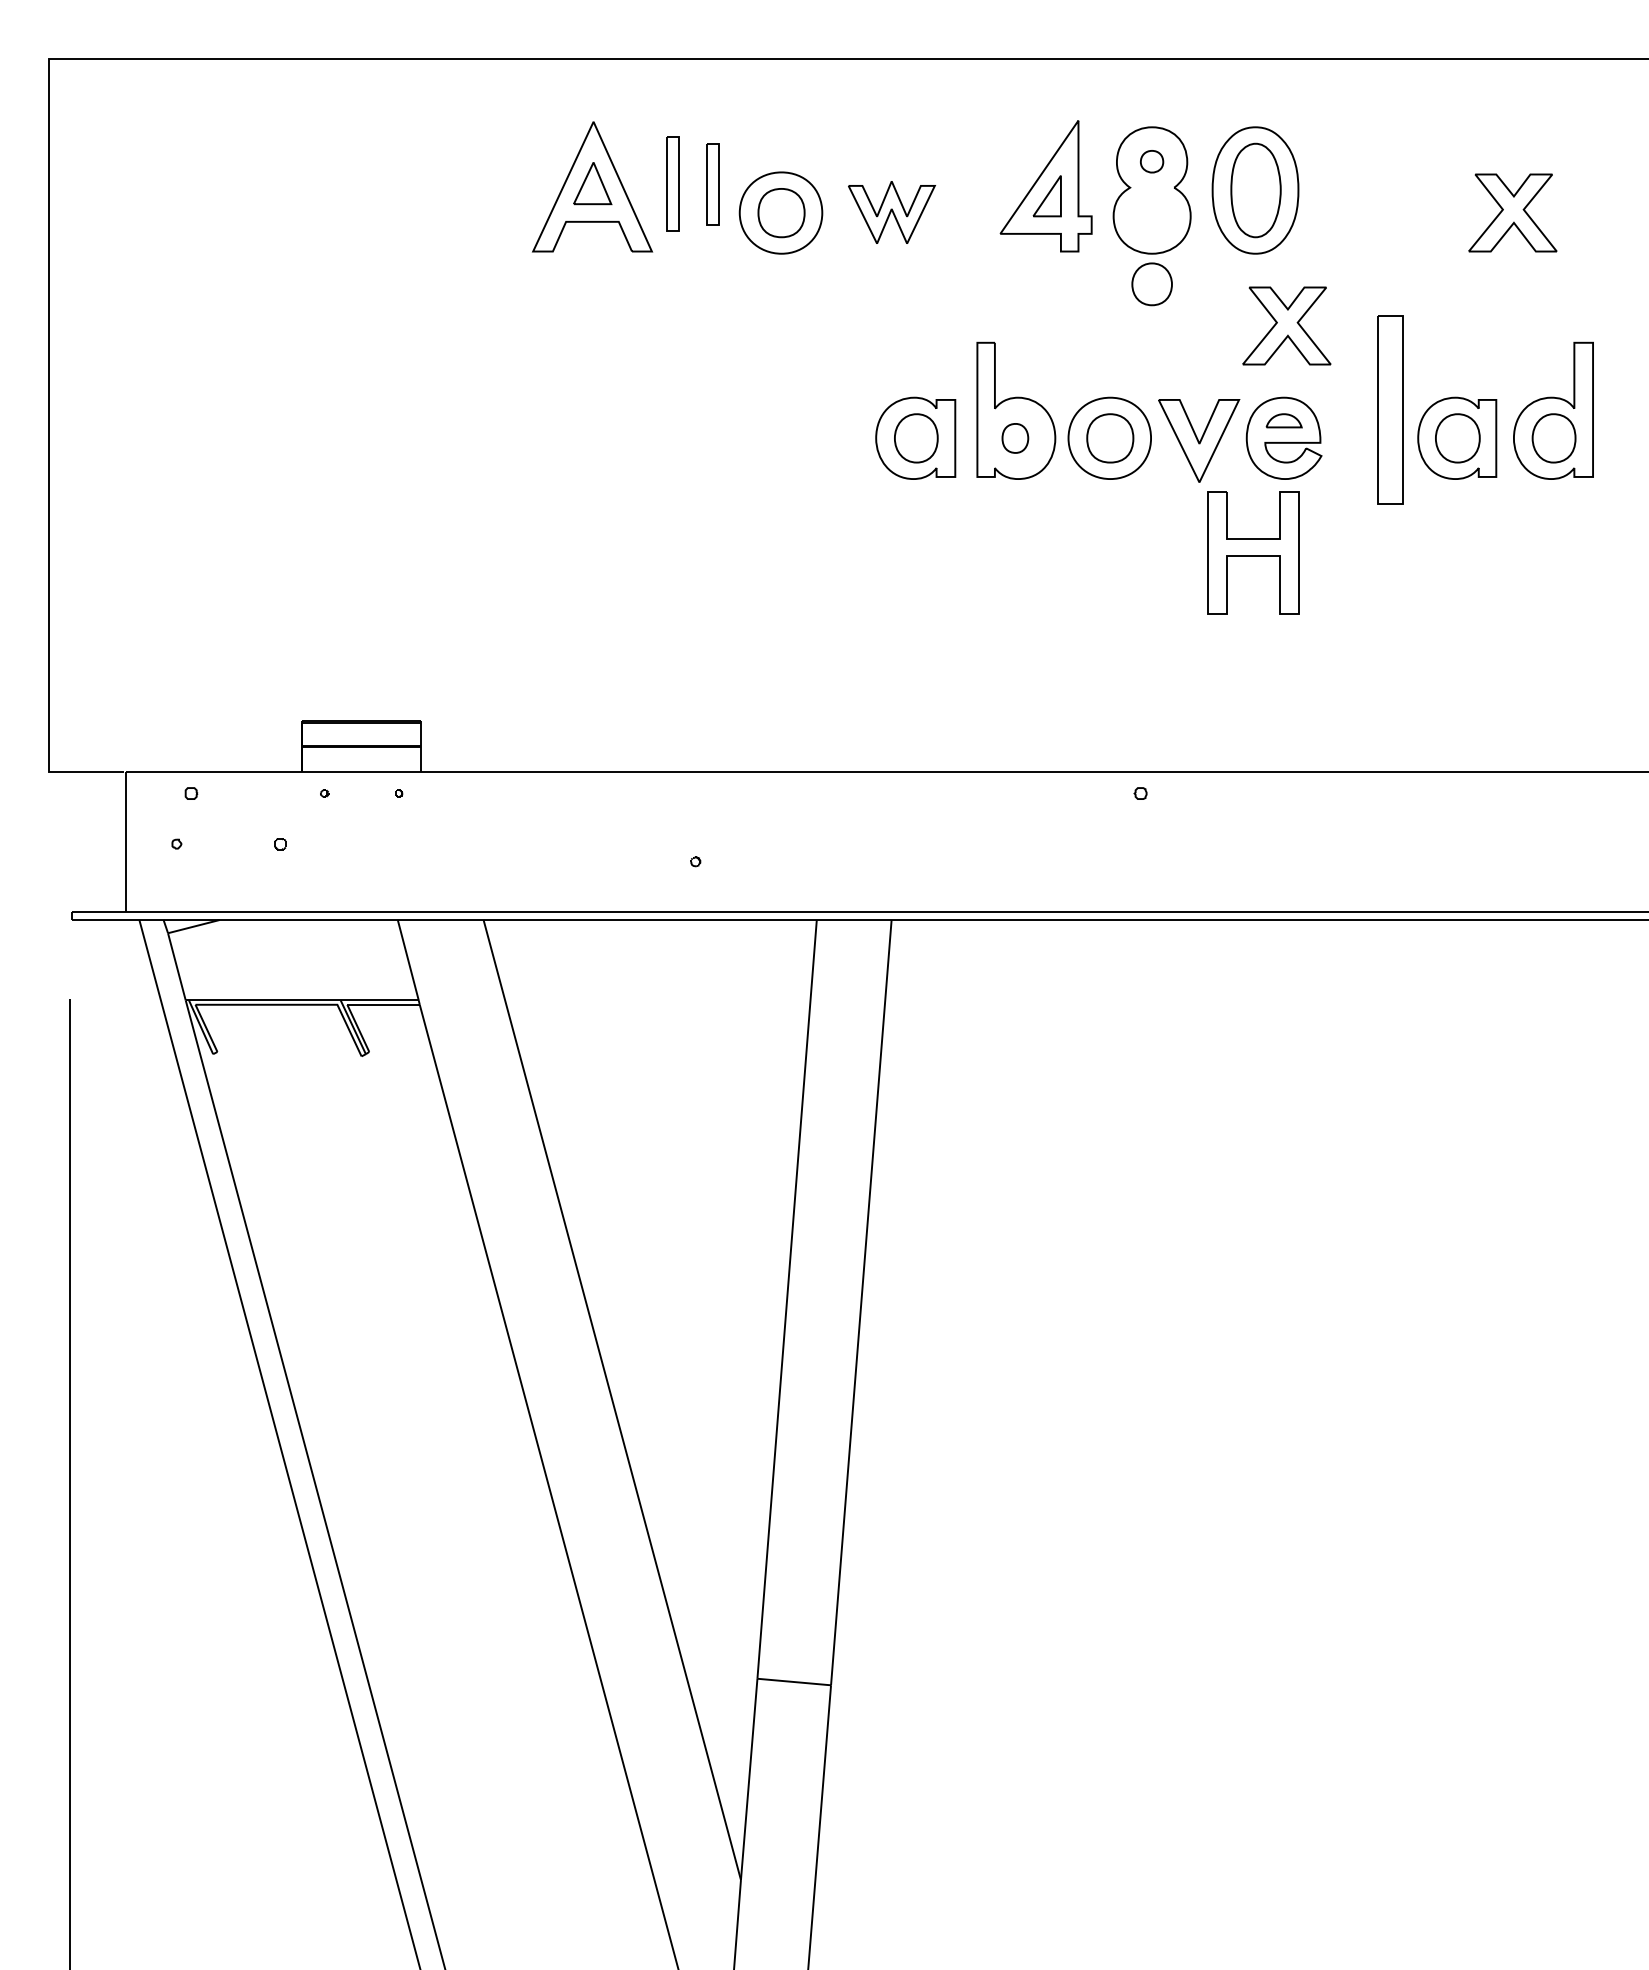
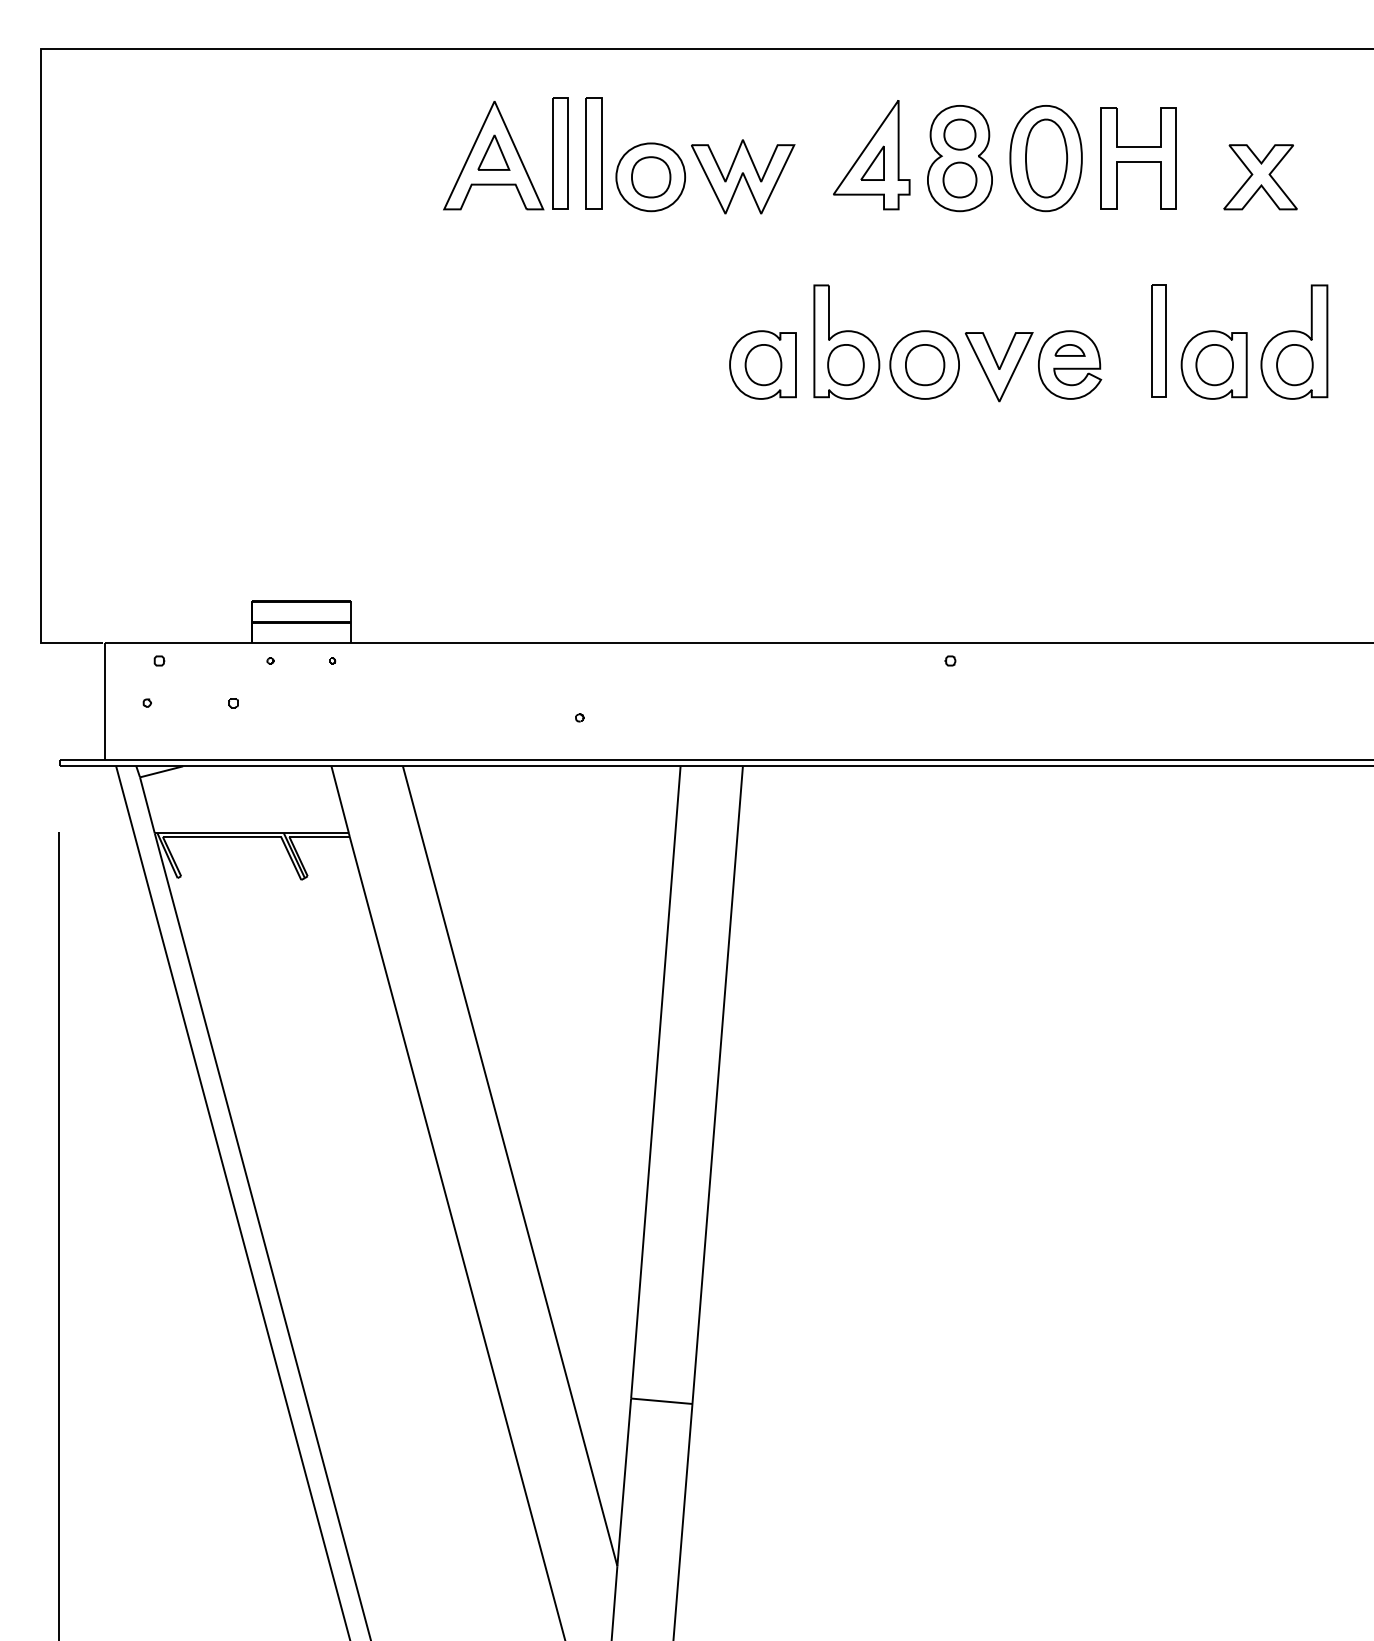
part: (1151, 161) -> (959, 134), size x1.67
part: (672, 184) -> (560, 153), size x1.43
part: (712, 184) -> (593, 153), size x1.67
part: (891, 212) -> (742, 176), size x1.43
part: (1151, 284) -> (959, 180), moved
part: (1286, 325) -> (1071, 271), removed
part: (1390, 409) -> (1158, 340), size x0.71
part: (1015, 438) -> (846, 365), size x1.67
part: (1253, 552) -> (1138, 158), moved

